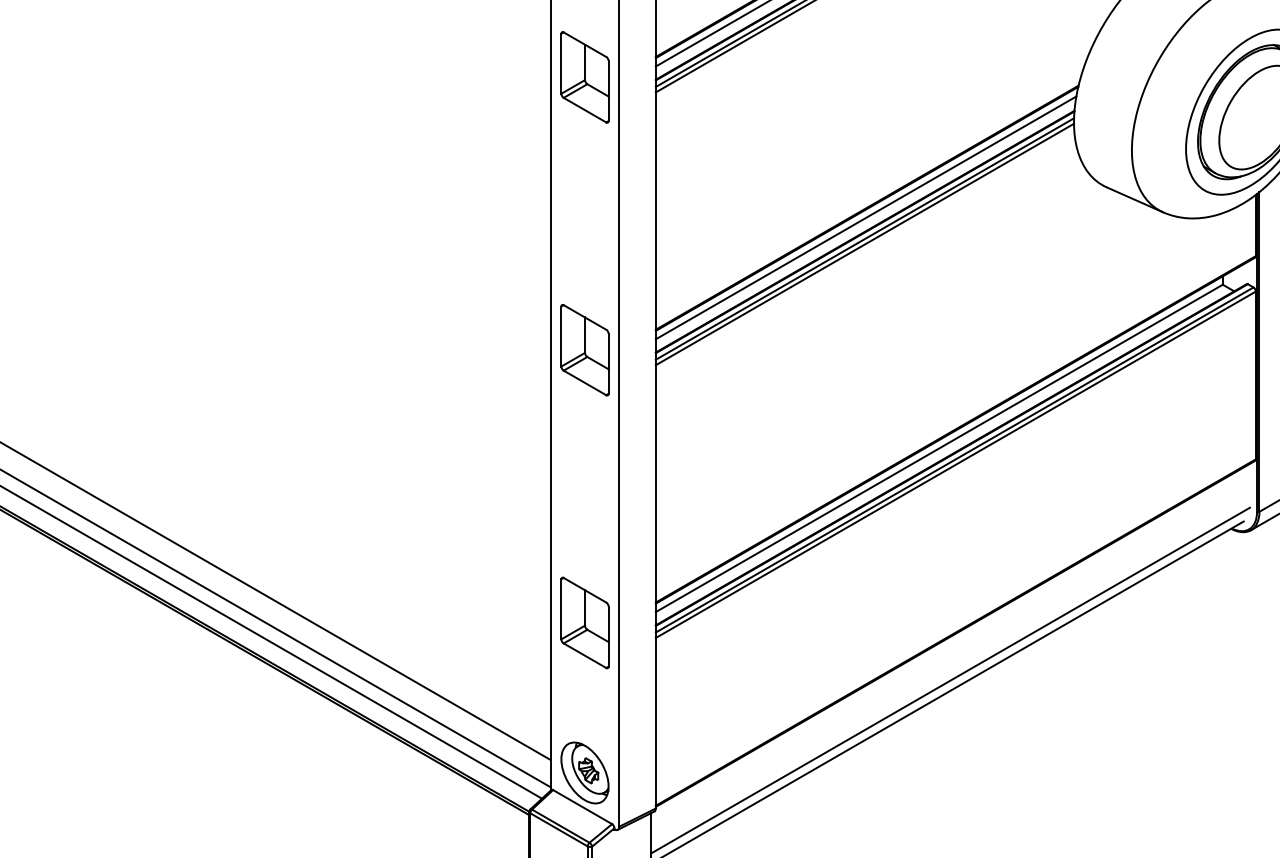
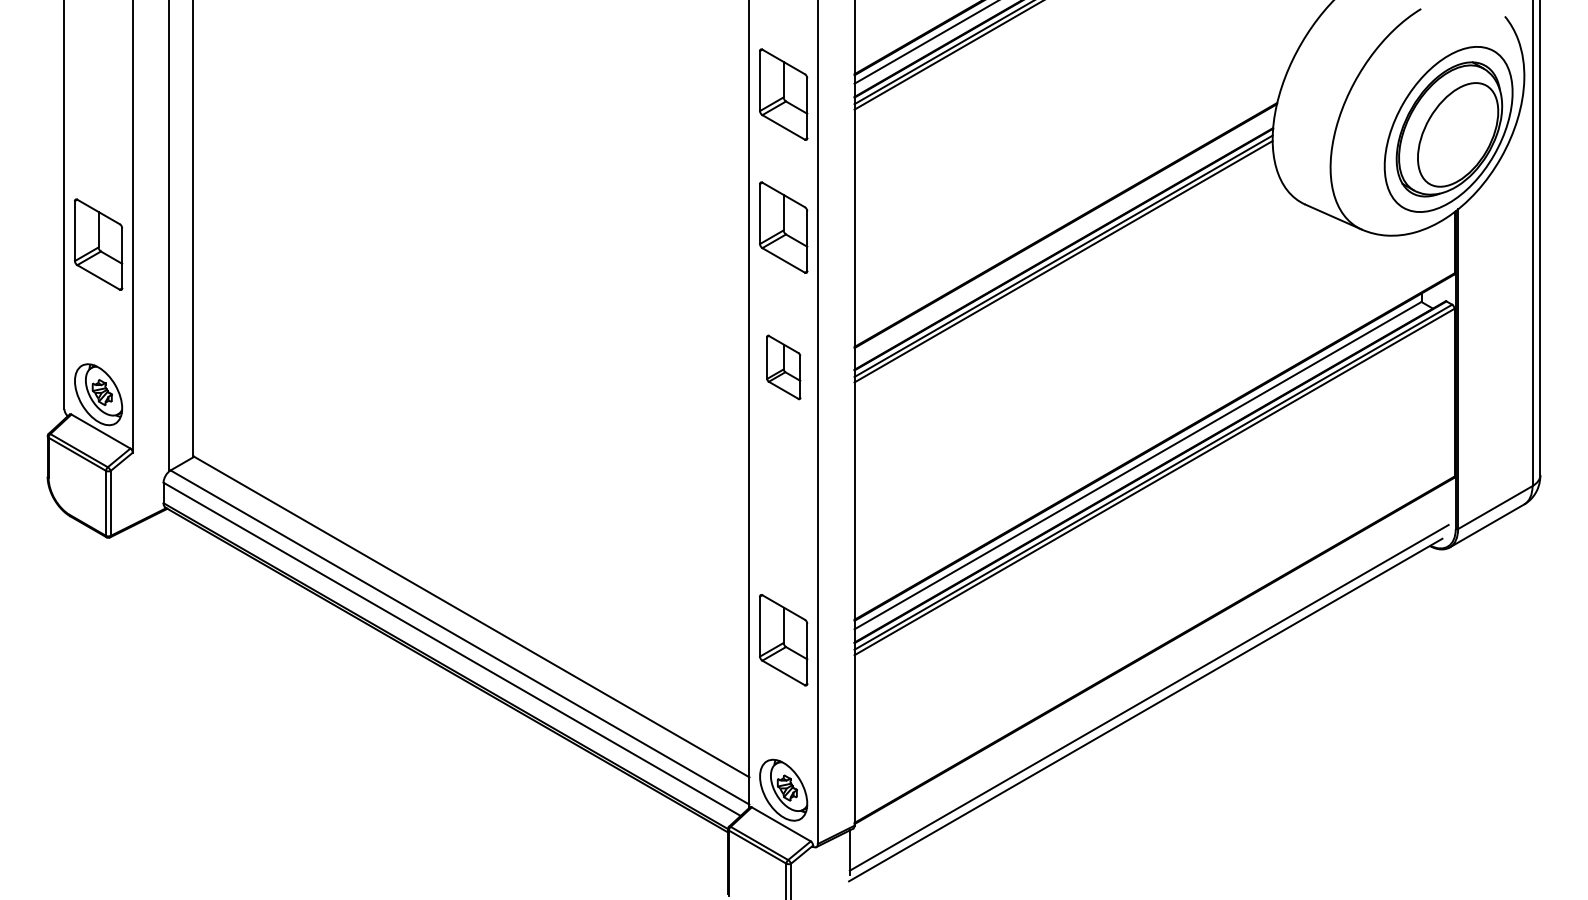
part: (584, 210) -> (783, 227), added
line: (865, 217) -> (1064, 234), removed
part: (584, 350) -> (783, 367), size x0.7

